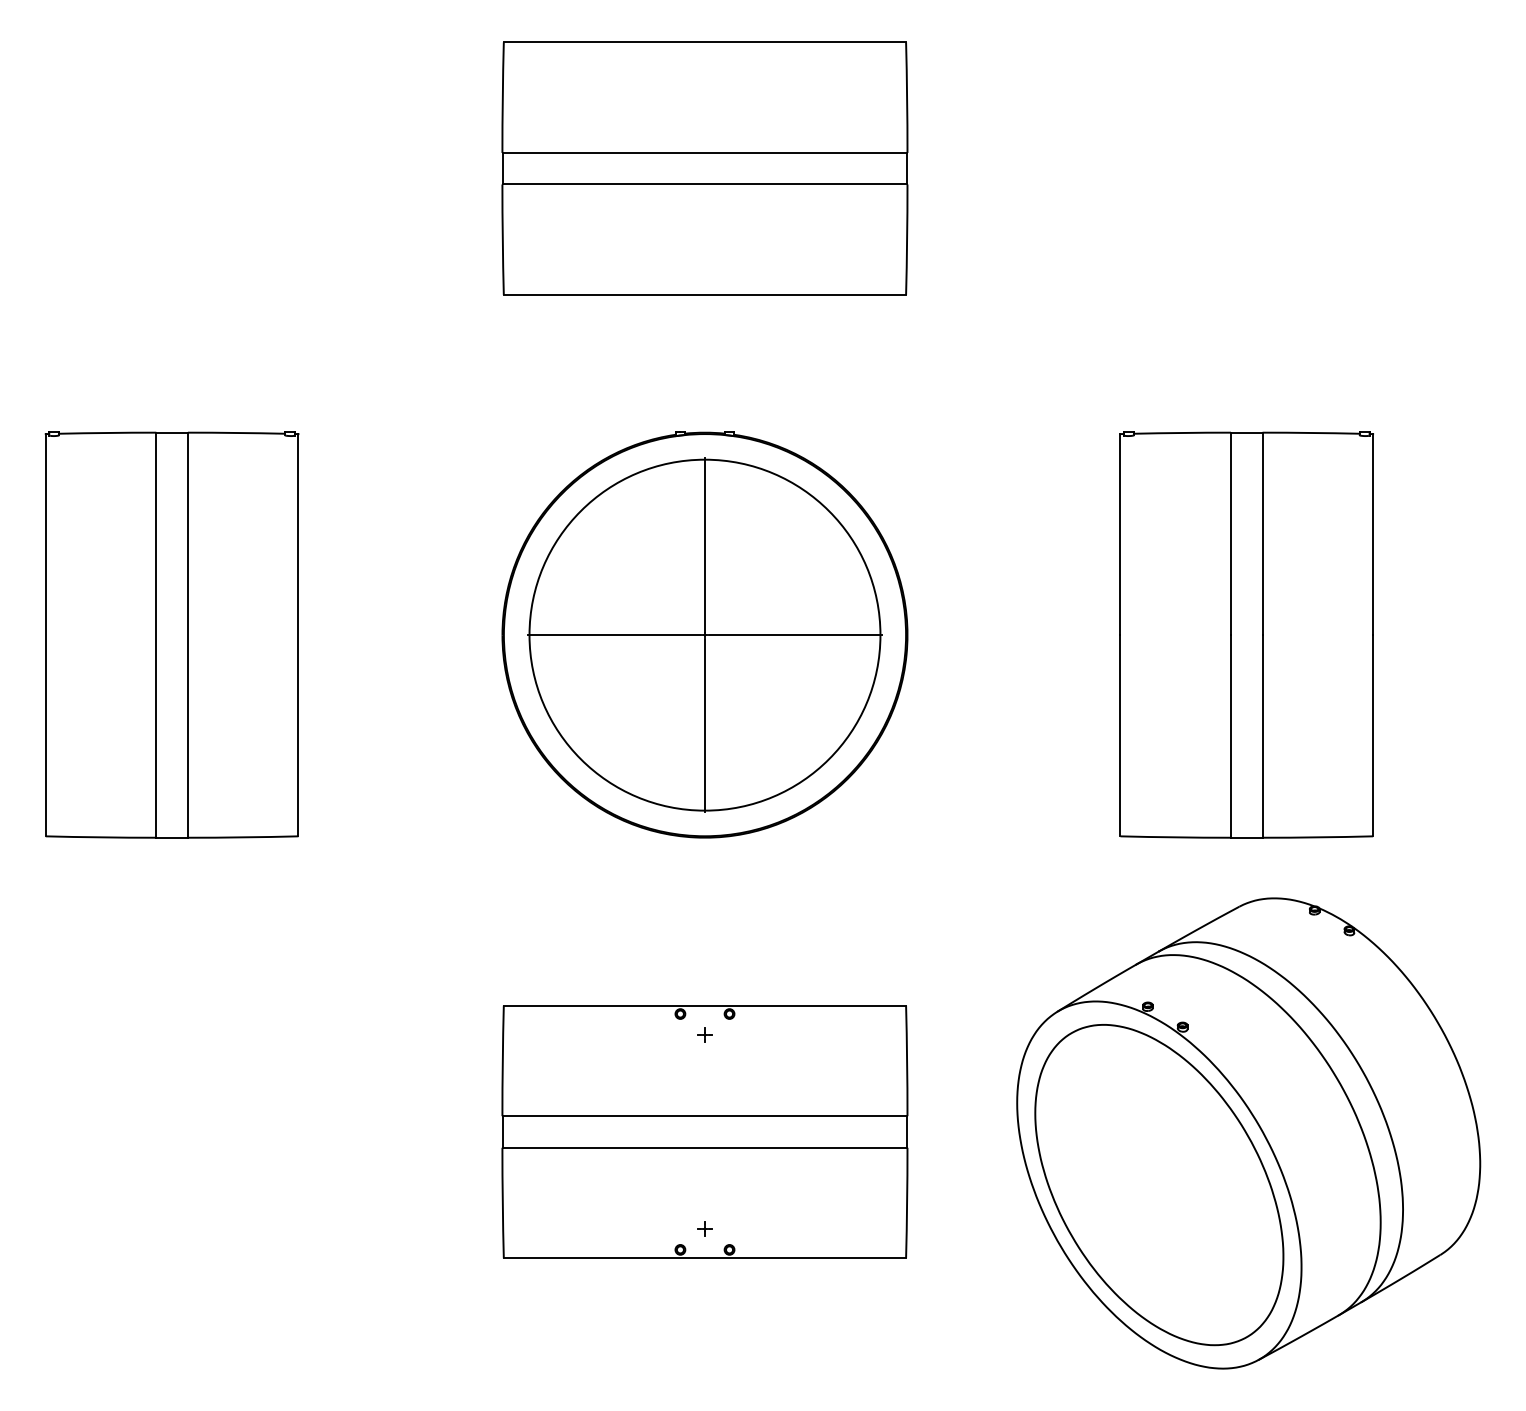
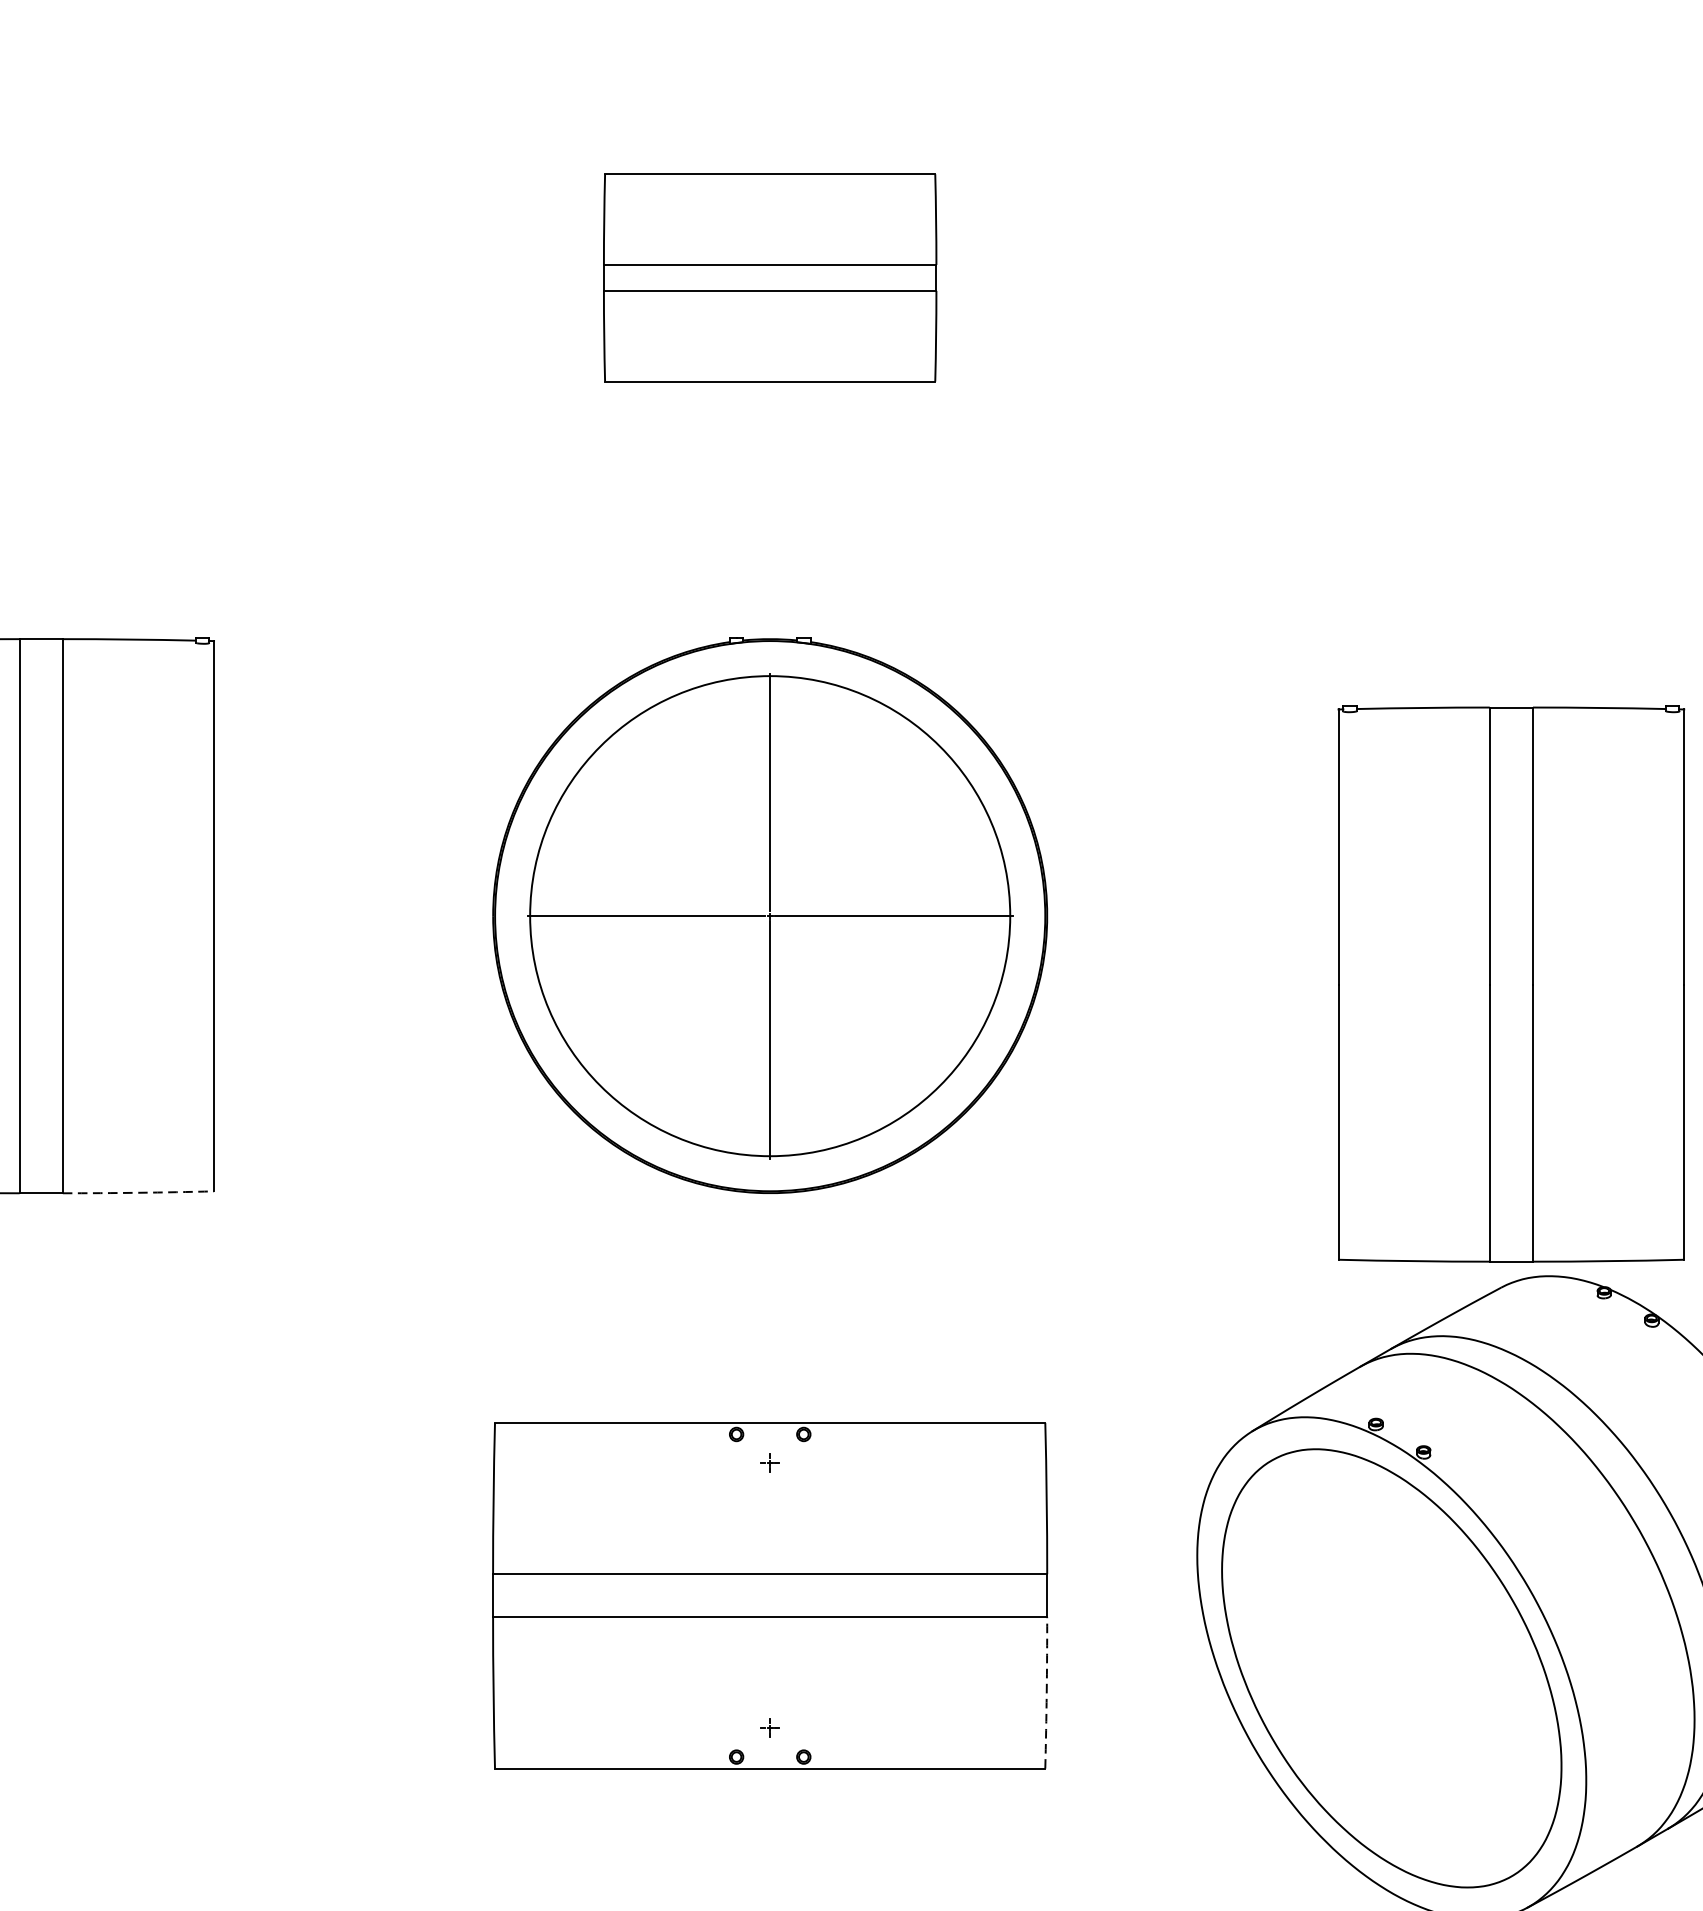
part: (704, 168) -> (769, 277), size x0.6
part: (1246, 634) -> (1510, 983), moved
arc: (243, 837) -> (138, 1192), solid -> dashed
arc: (907, 1203) -> (1047, 1693), solid -> dashed

